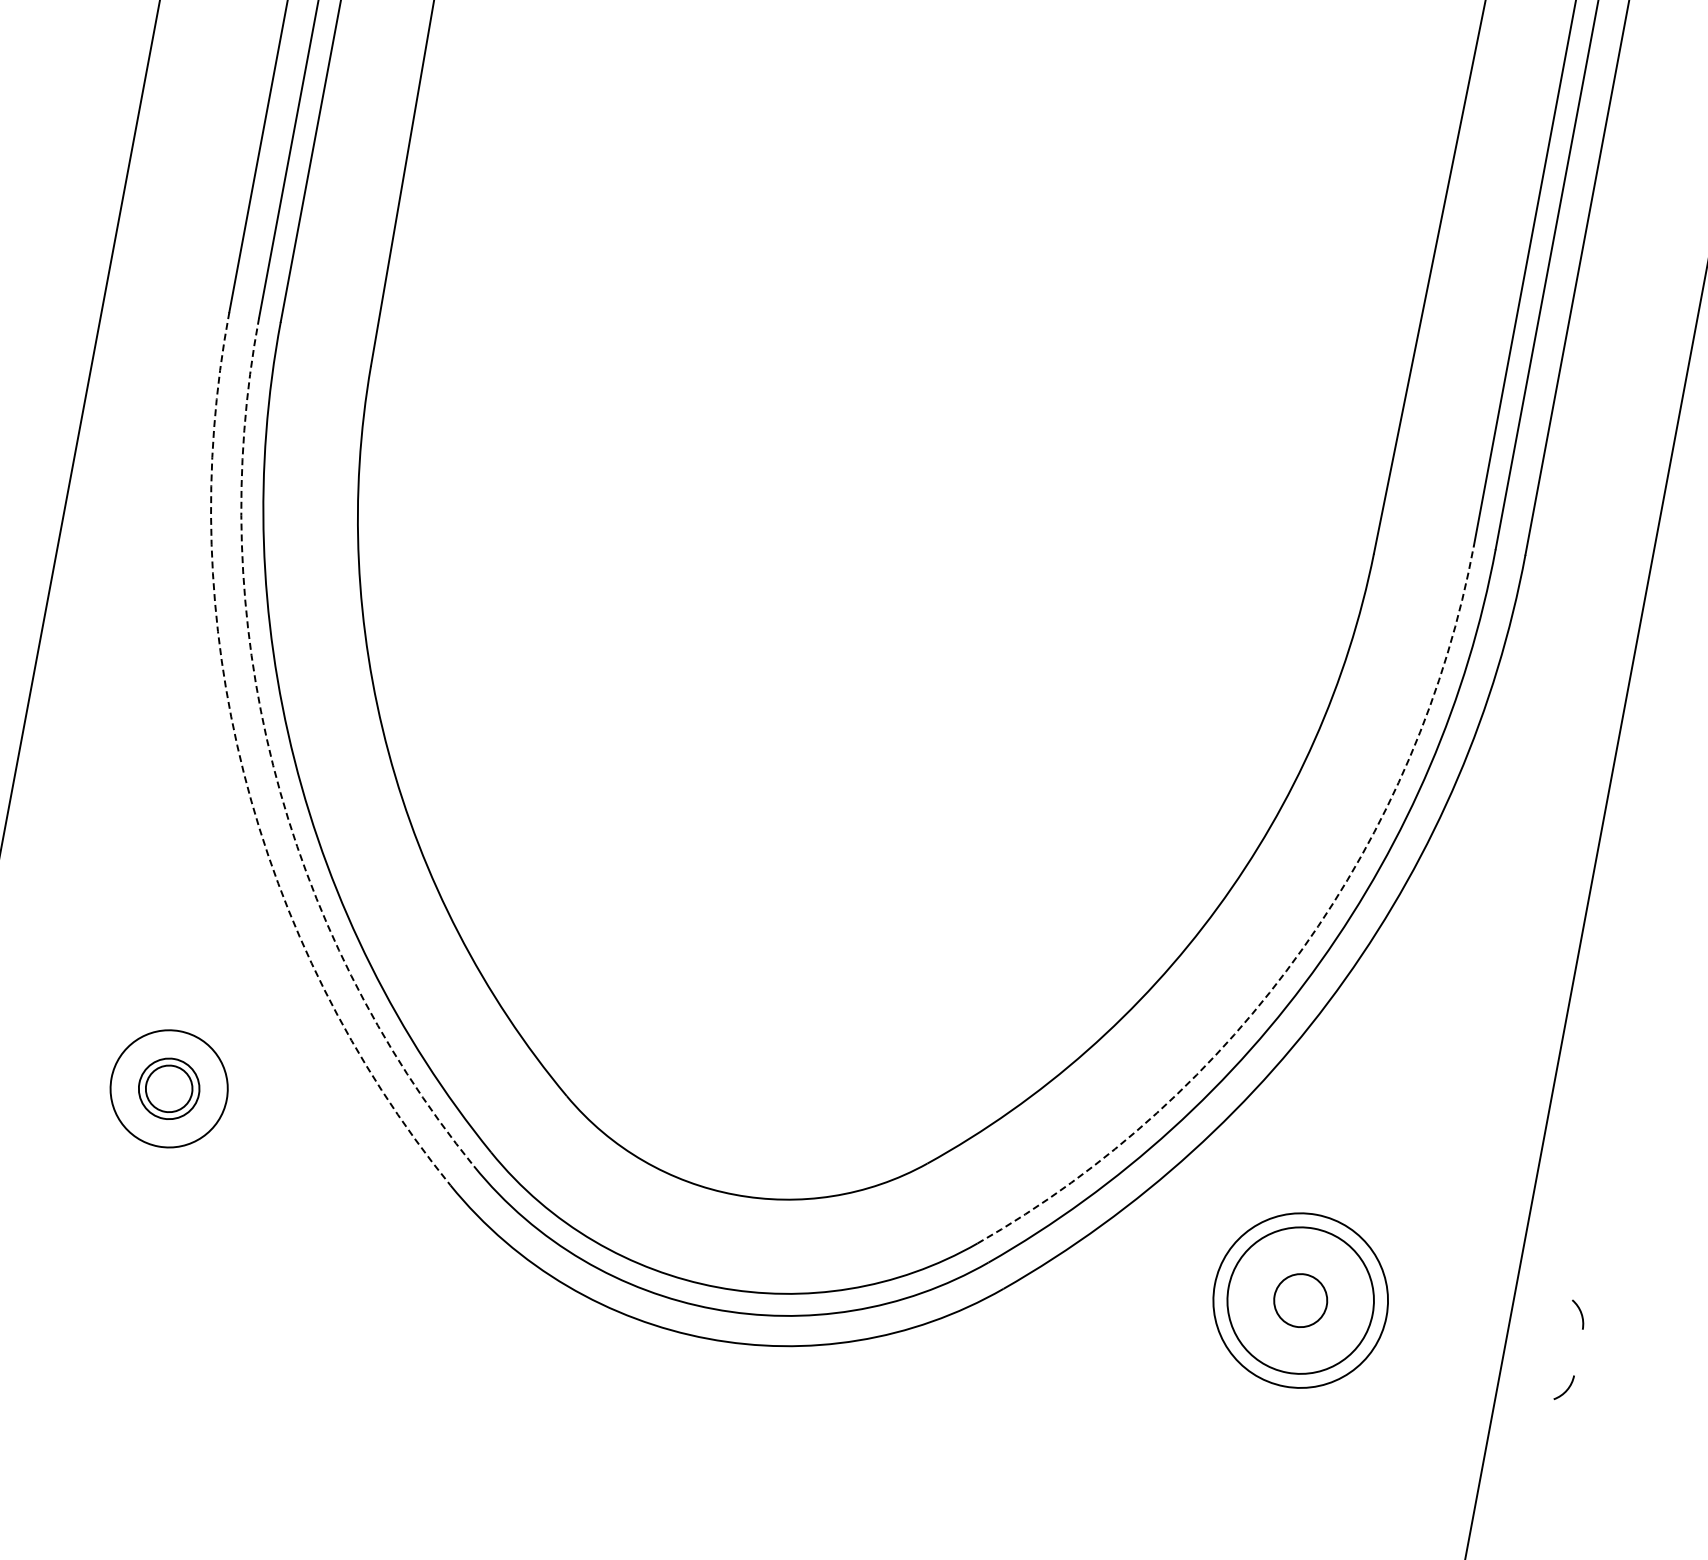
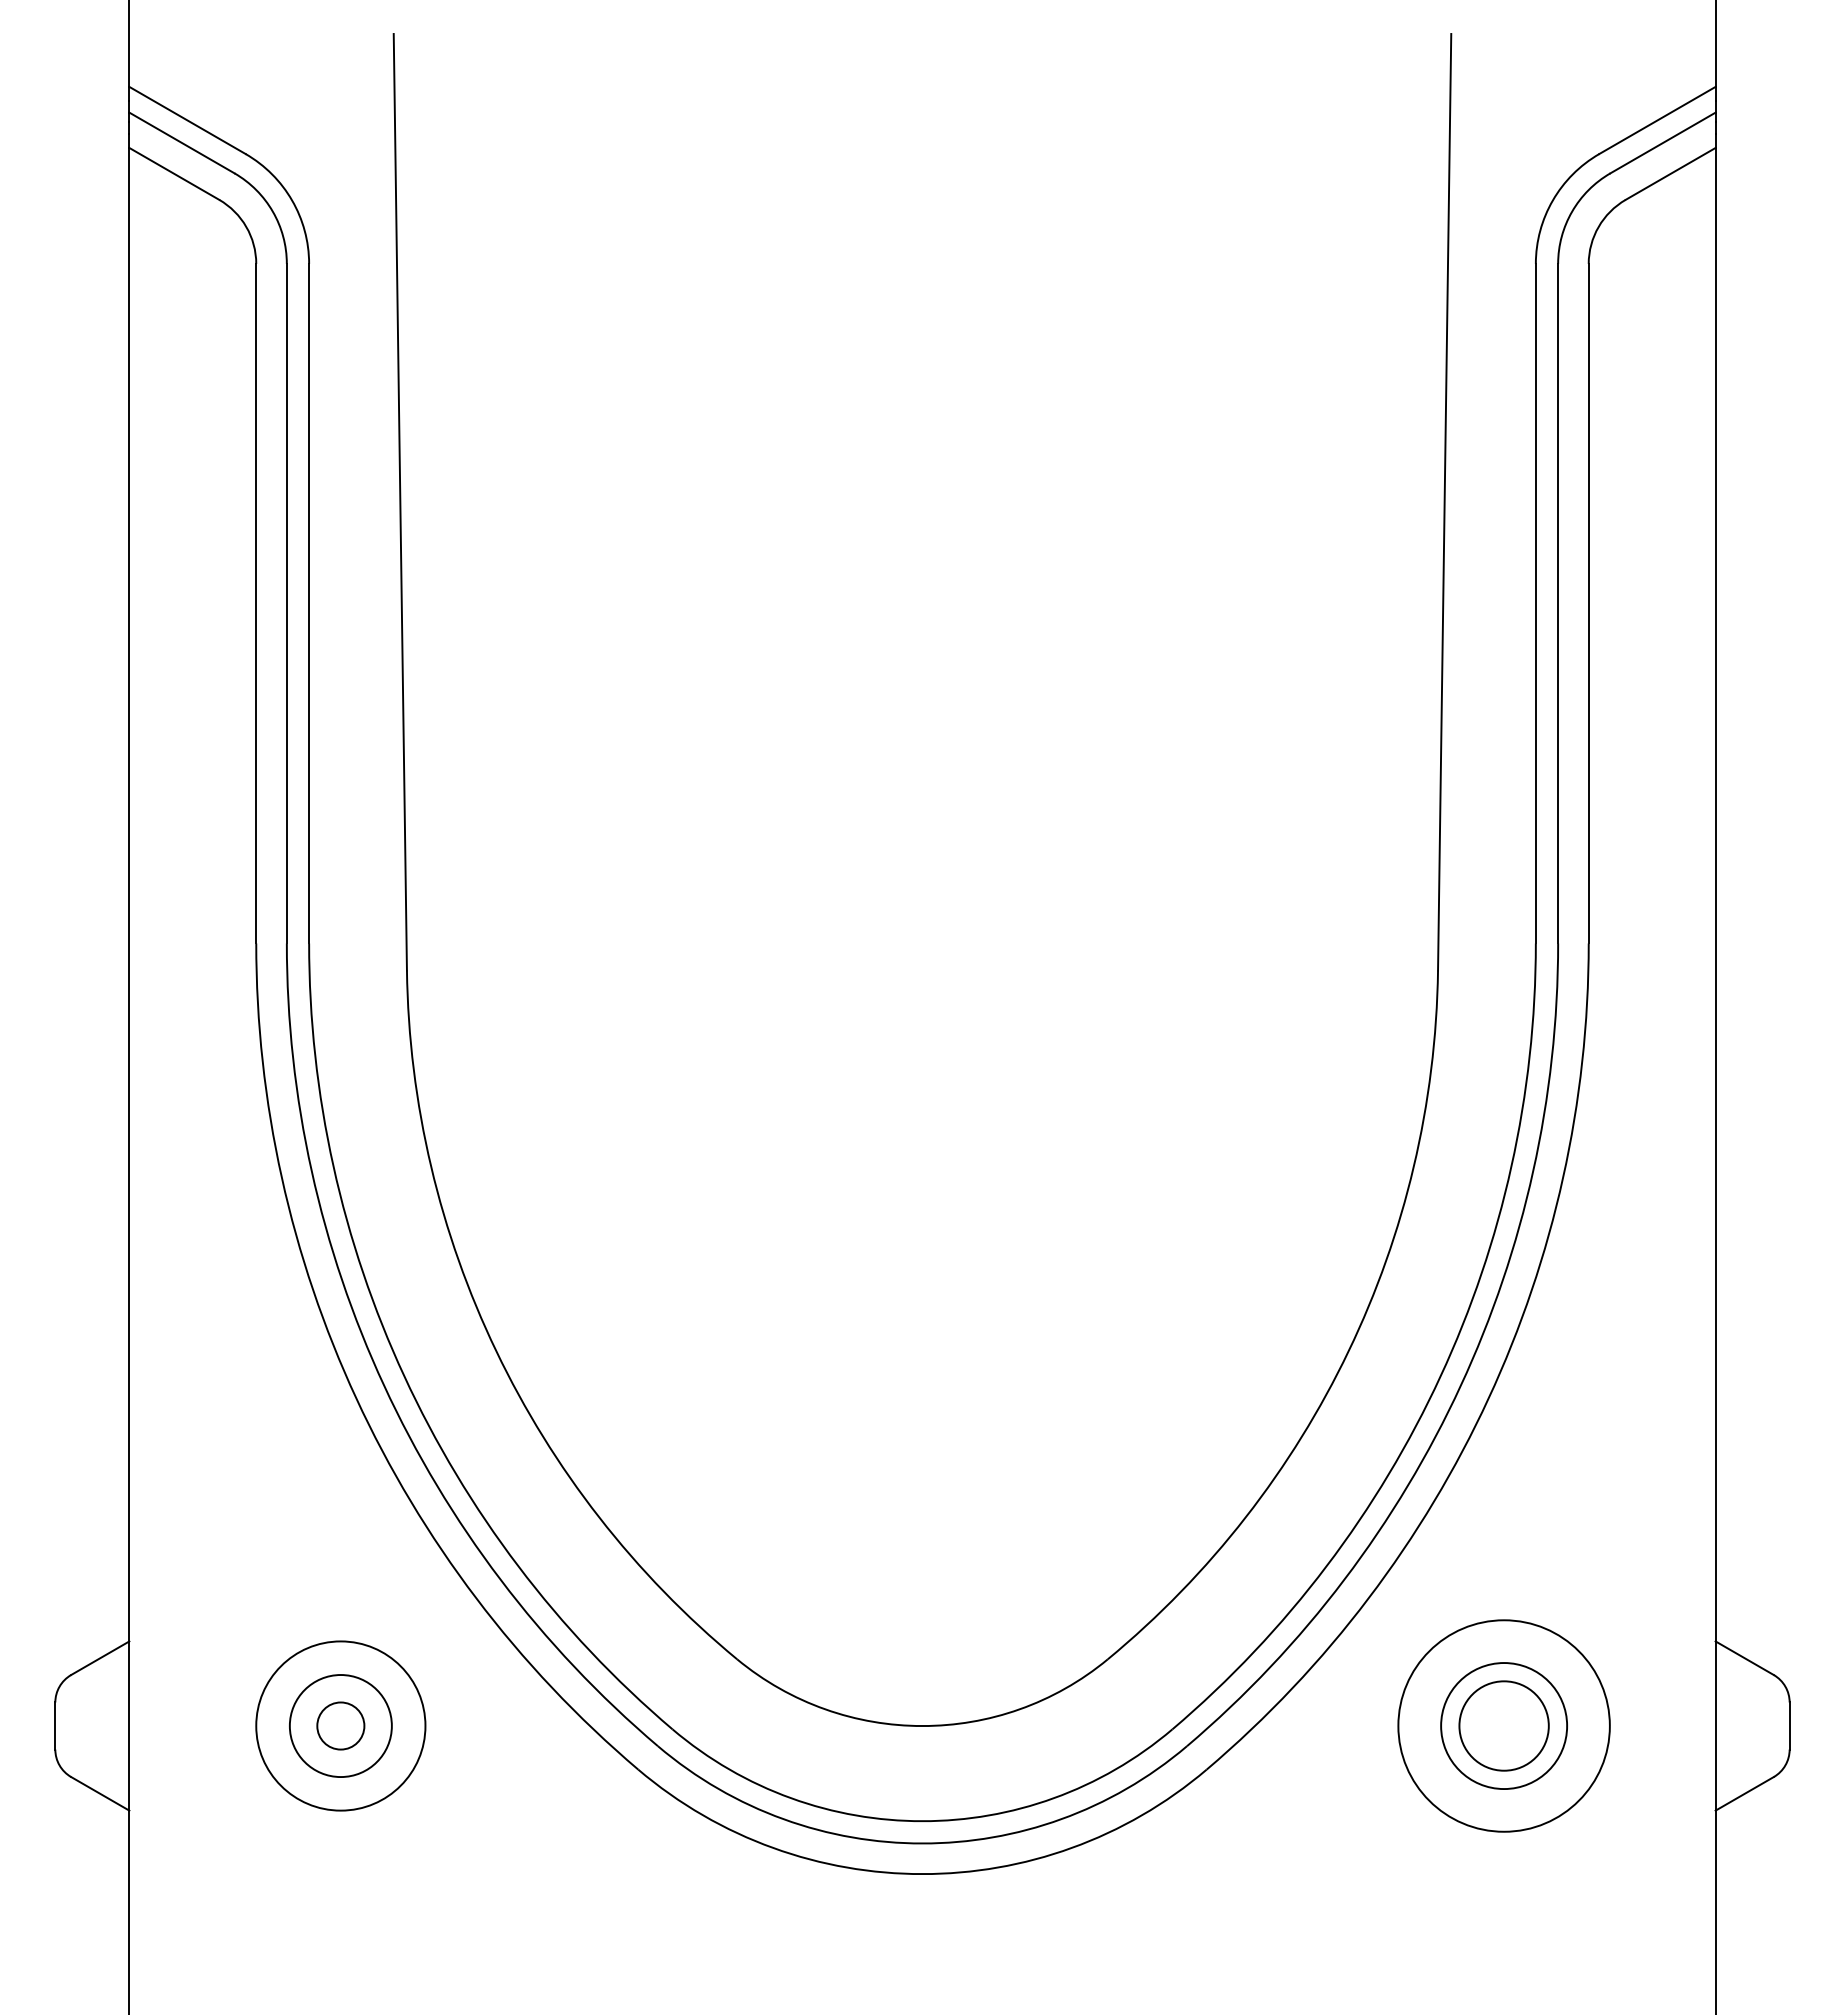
arc: (273, 765) -> (384, 1385), dashed -> solid
arc: (244, 773) -> (356, 1398), dashed -> solid
arc: (1302, 949) -> (1440, 1376), dashed -> solid
circle: (168, 1088) -> (340, 1725), size x1.43
circle: (168, 1089) -> (340, 1726), size x1.67
line: (1546, 1278) -> (1744, 1658), added
circle: (1300, 1300) -> (1503, 1725), size x1.43
circle: (1300, 1300) -> (1503, 1725), size x1.67
circle: (1300, 1301) -> (1504, 1726), size x0.71
line: (1578, 1352) -> (1789, 1725), added
line: (1522, 1410) -> (1744, 1793), added

